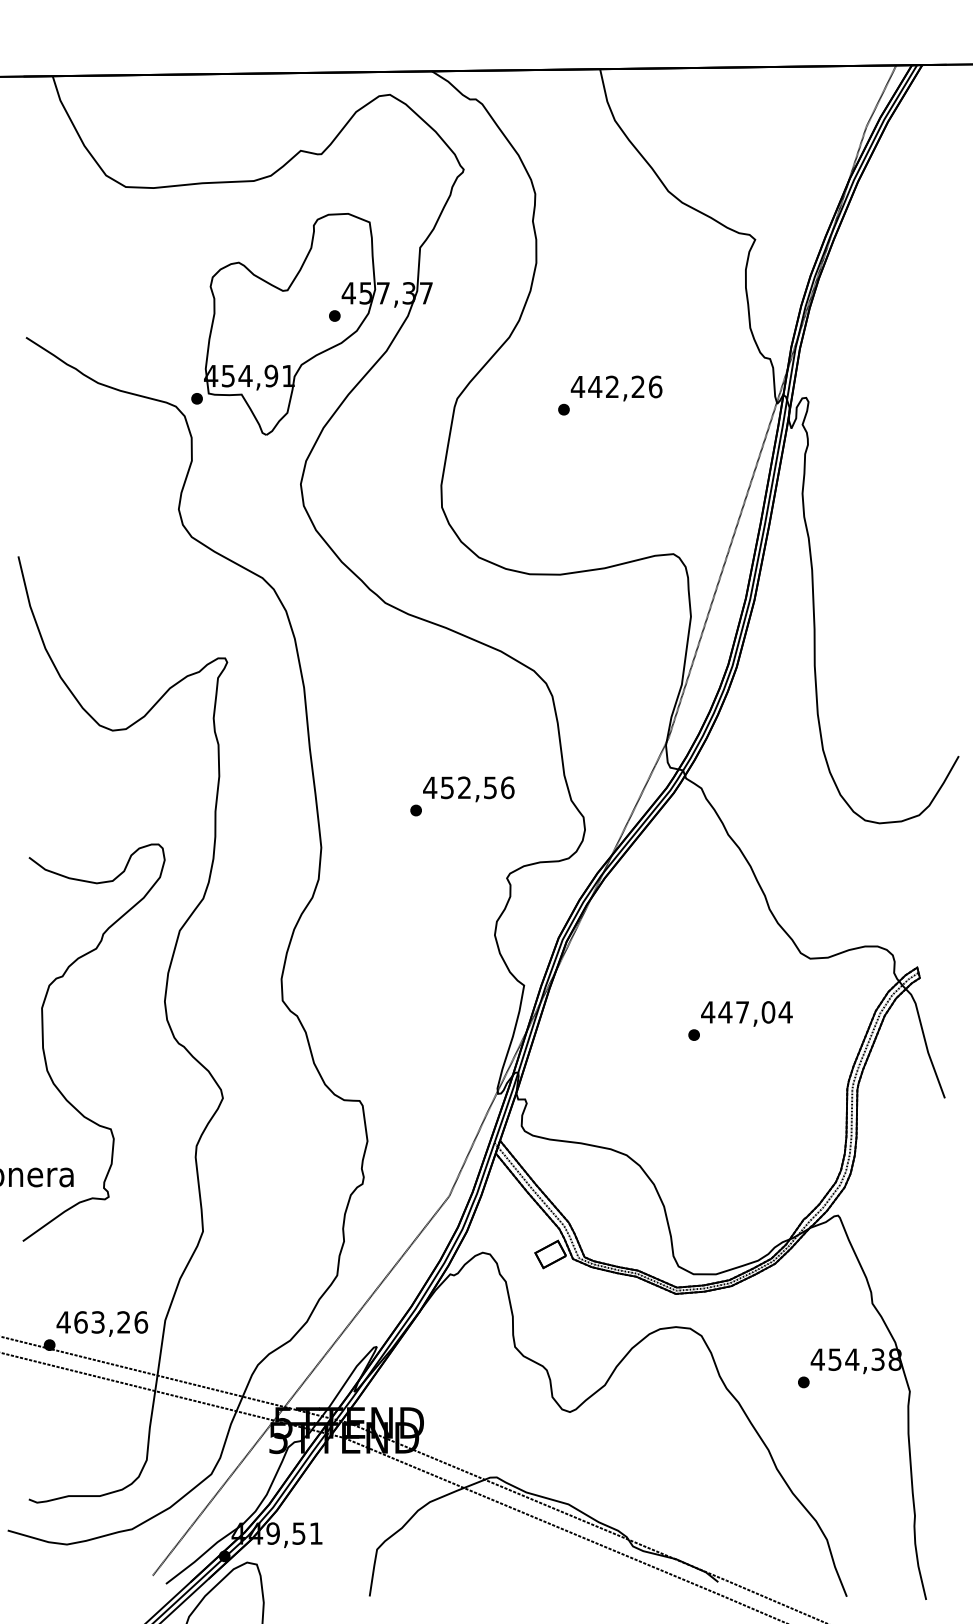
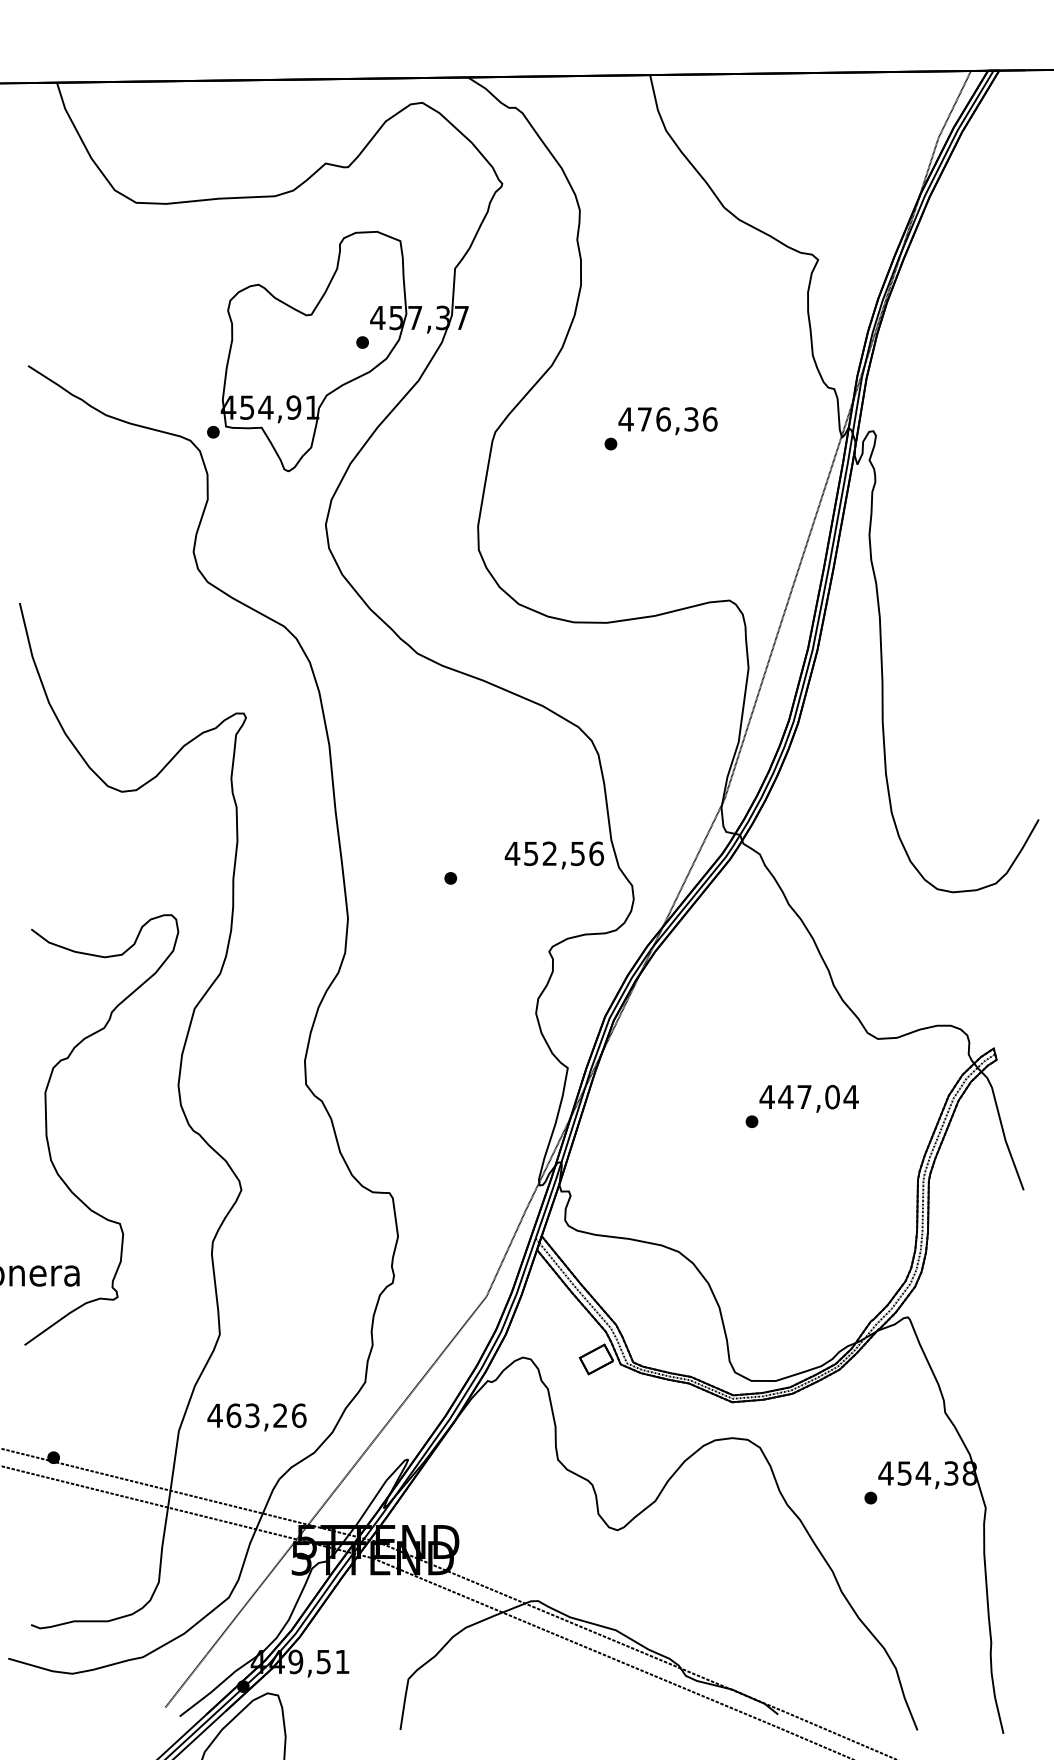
text: (616, 386) -> (667, 418), 442,26 -> 476,36
text: (468, 789) -> (554, 855), moved
text: (102, 1323) -> (257, 1416), moved

